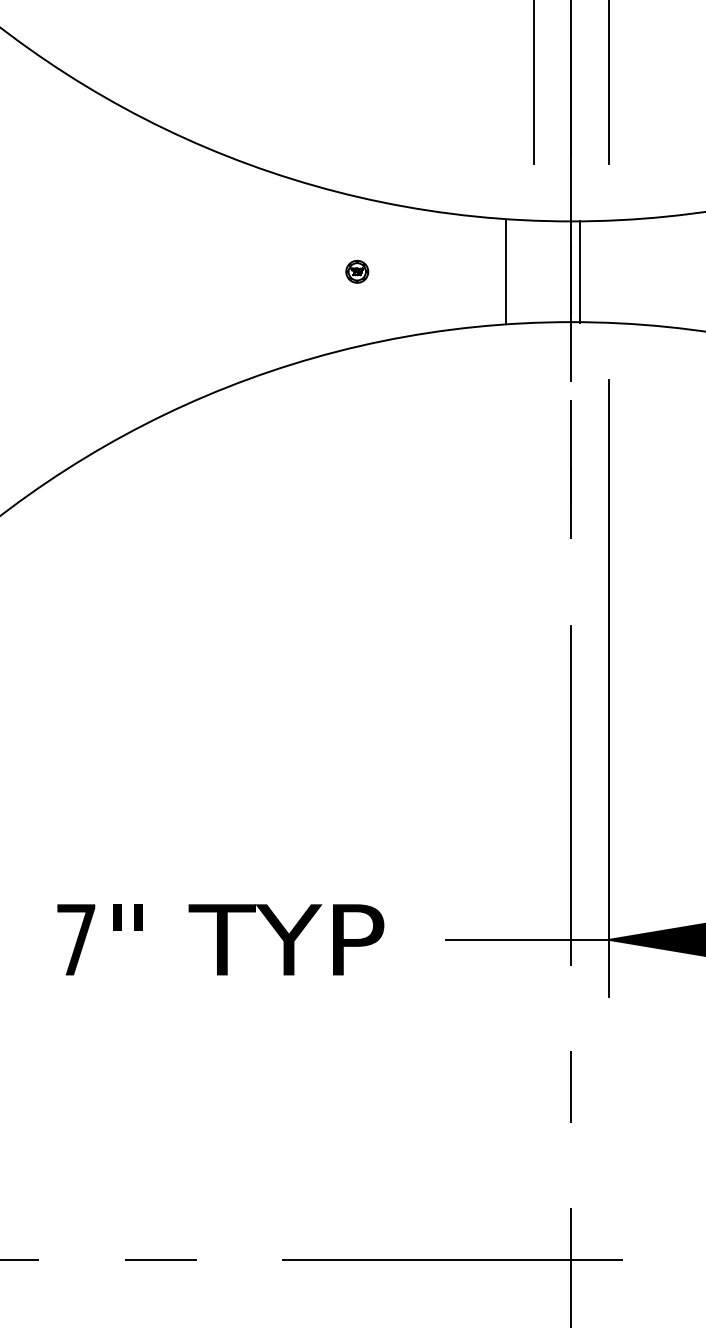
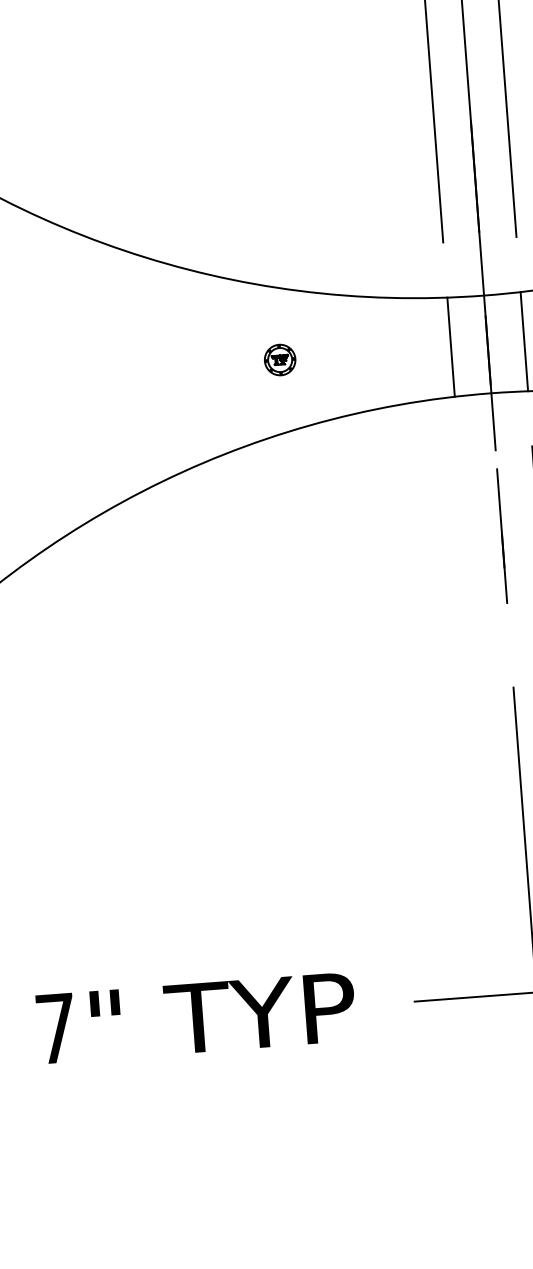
part: (356, 271) -> (279, 359), size x1.43
line: (505, 271) -> (450, 346), moved
line: (580, 271) -> (524, 341), moved

